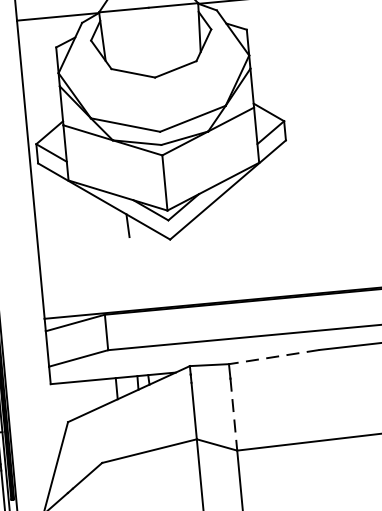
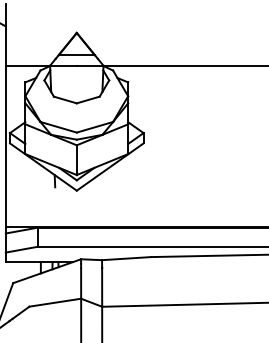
line: (274, 356) -> (126, 258), dashed -> solid
line: (234, 414) -> (102, 287), dashed -> solid

